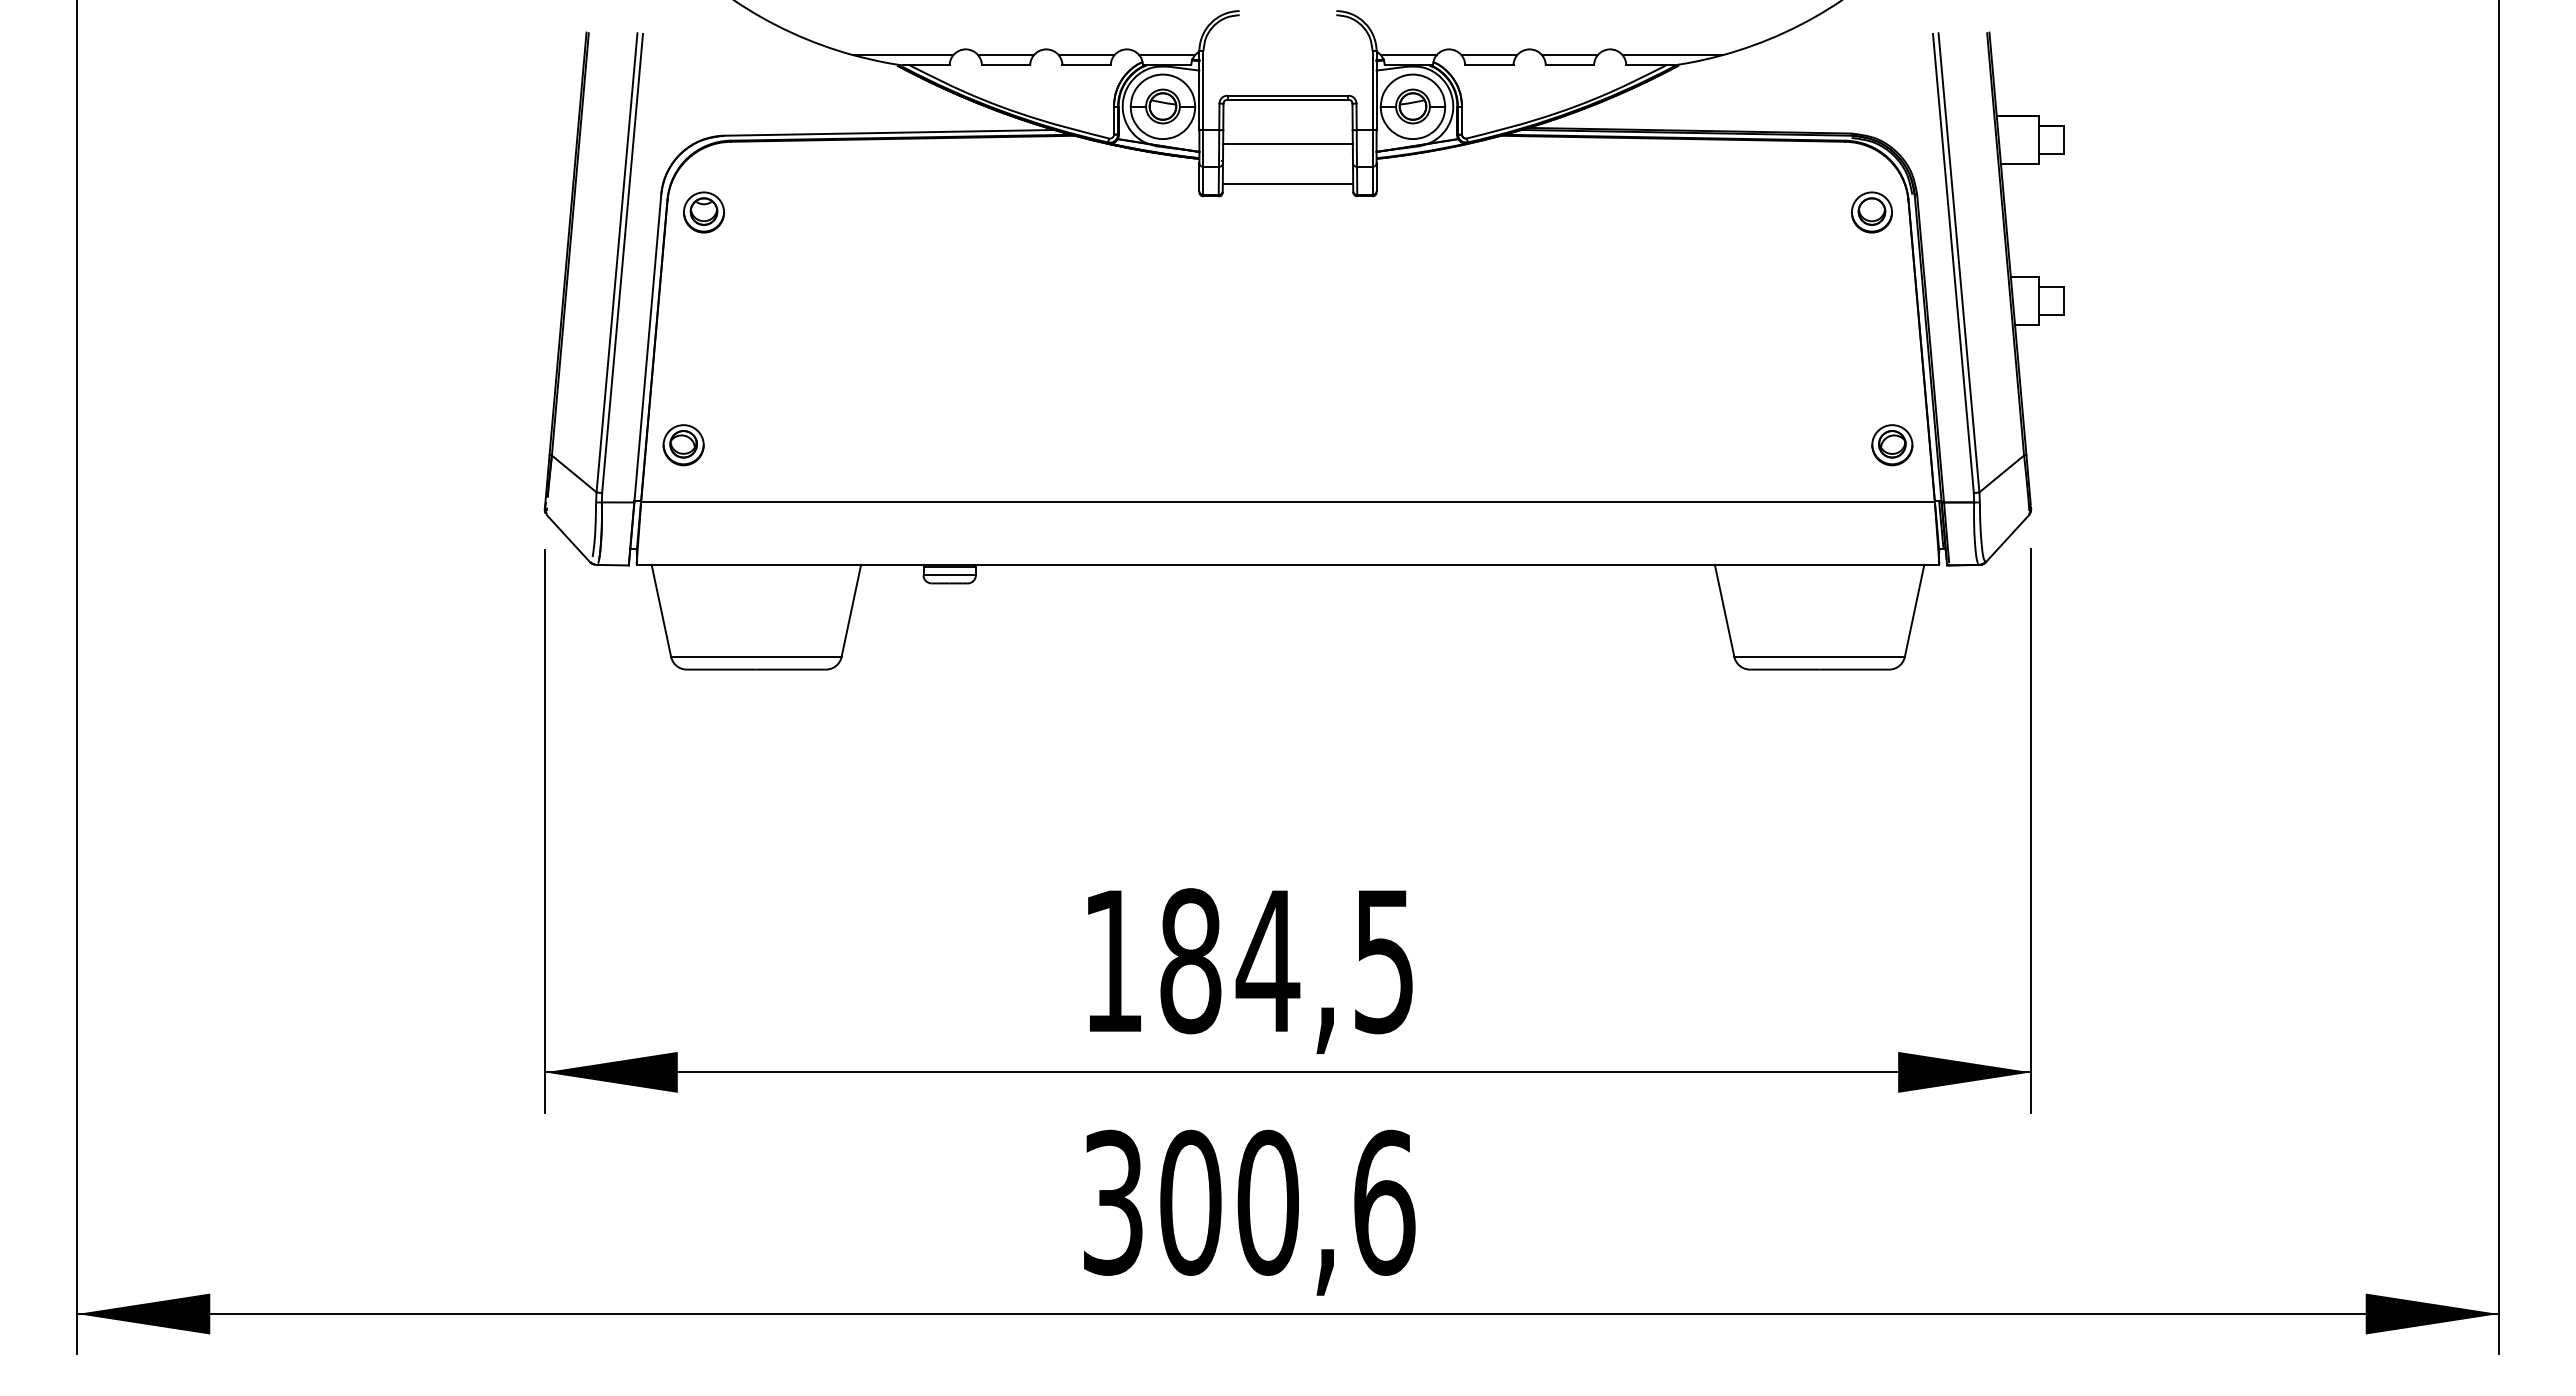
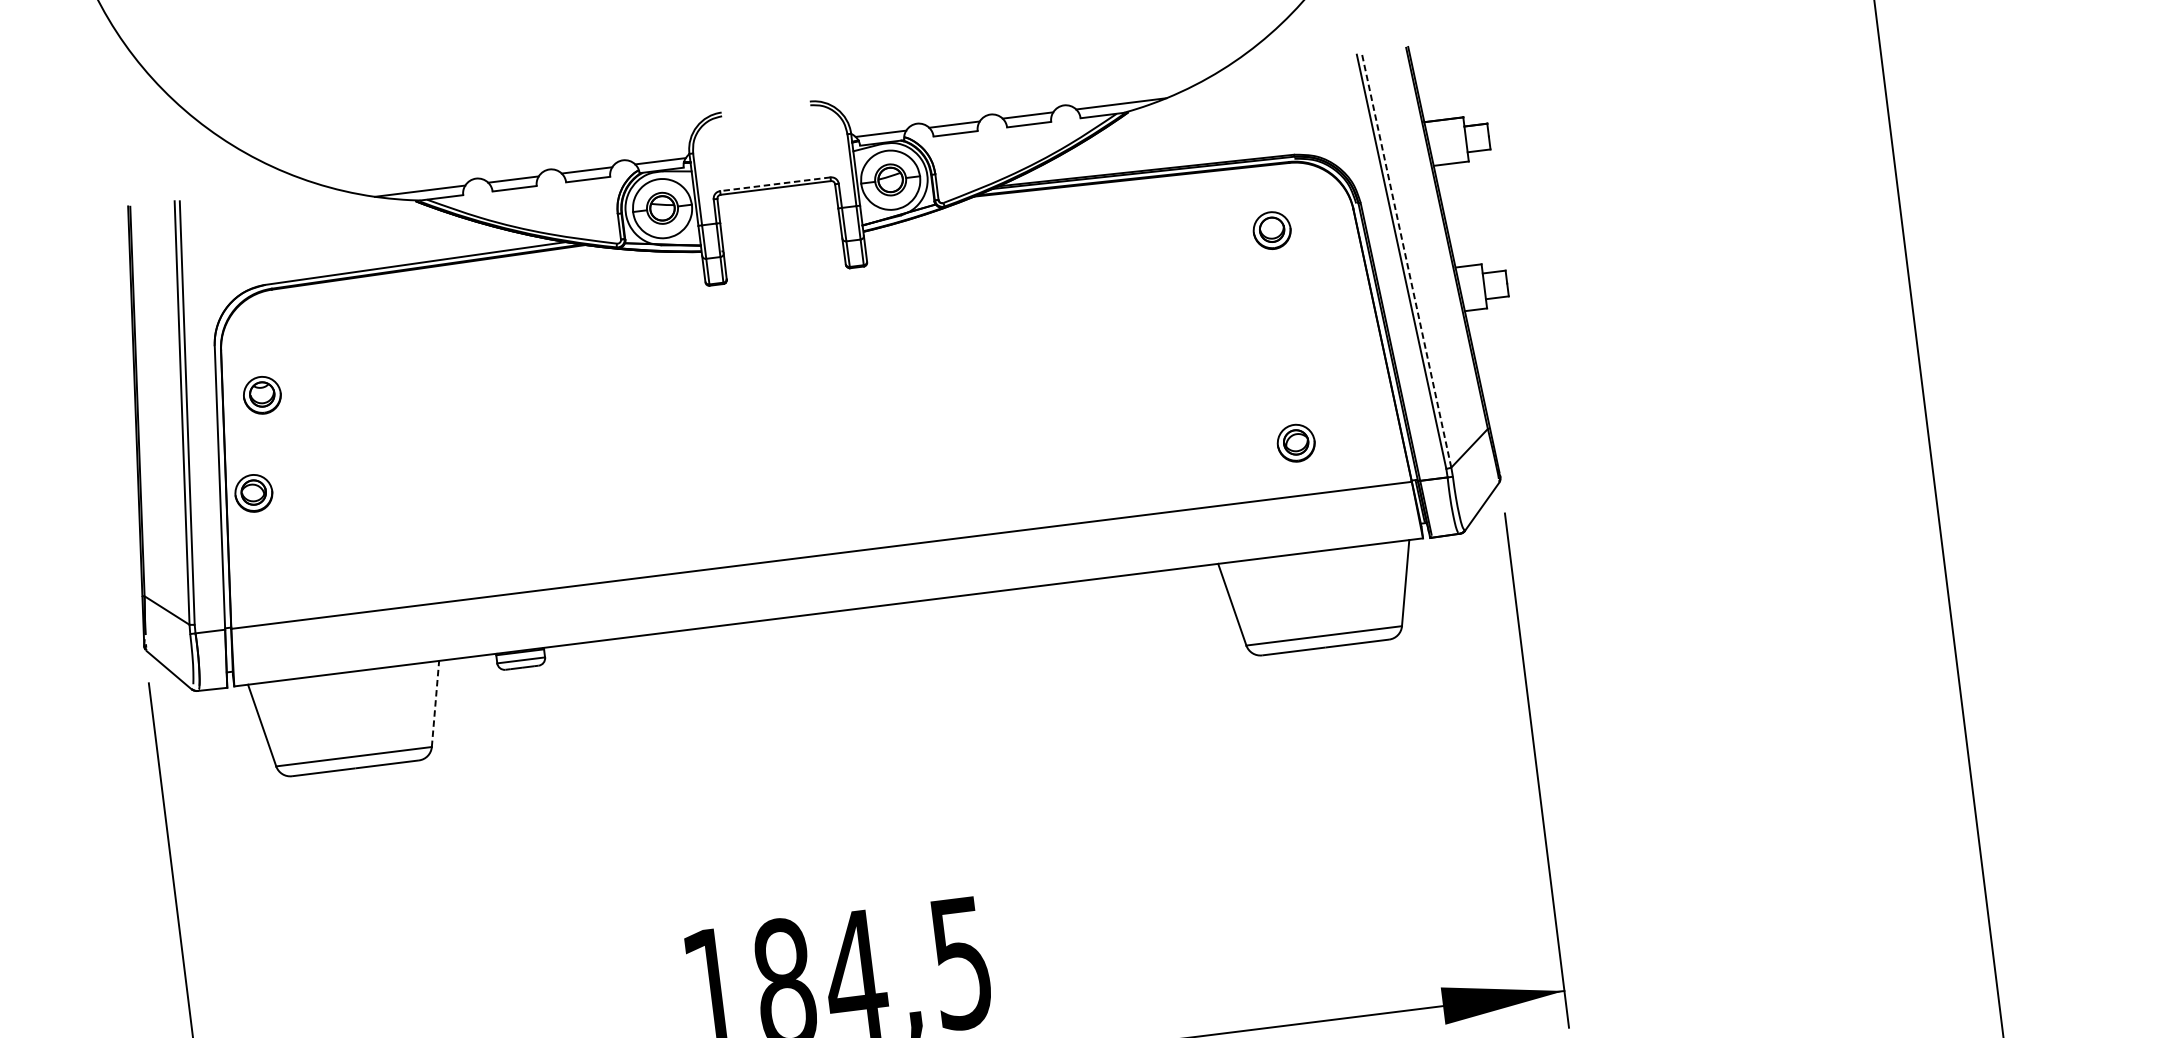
line: (1287, 95) -> (774, 184), solid -> dashed
line: (1287, 144) -> (780, 228), removed
line: (1287, 184) -> (784, 265), removed
part: (704, 212) -> (262, 395), moved
part: (1871, 212) -> (1271, 230), moved
line: (1958, 262) -> (1406, 260), solid -> dashed
part: (683, 445) -> (253, 493), moved
part: (1892, 445) -> (1296, 443), moved
line: (851, 610) -> (435, 703), solid -> dashed

